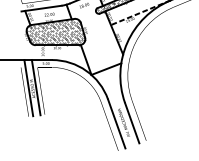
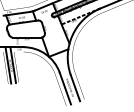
hatch: (55, 32) -> (25, 29), removed

